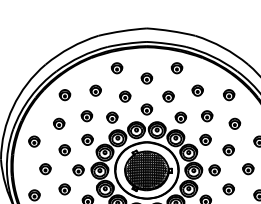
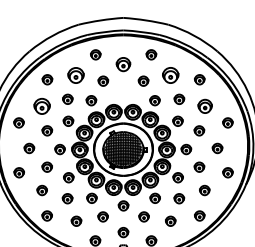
part: (146, 77) -> (123, 63), size x1.4
part: (95, 90) -> (75, 75), size x1.6
part: (197, 90) -> (170, 75), size x1.6
part: (146, 108) -> (123, 92), removed
part: (58, 123) -> (41, 106), size x1.6
part: (234, 123) -> (204, 106), size x1.4

